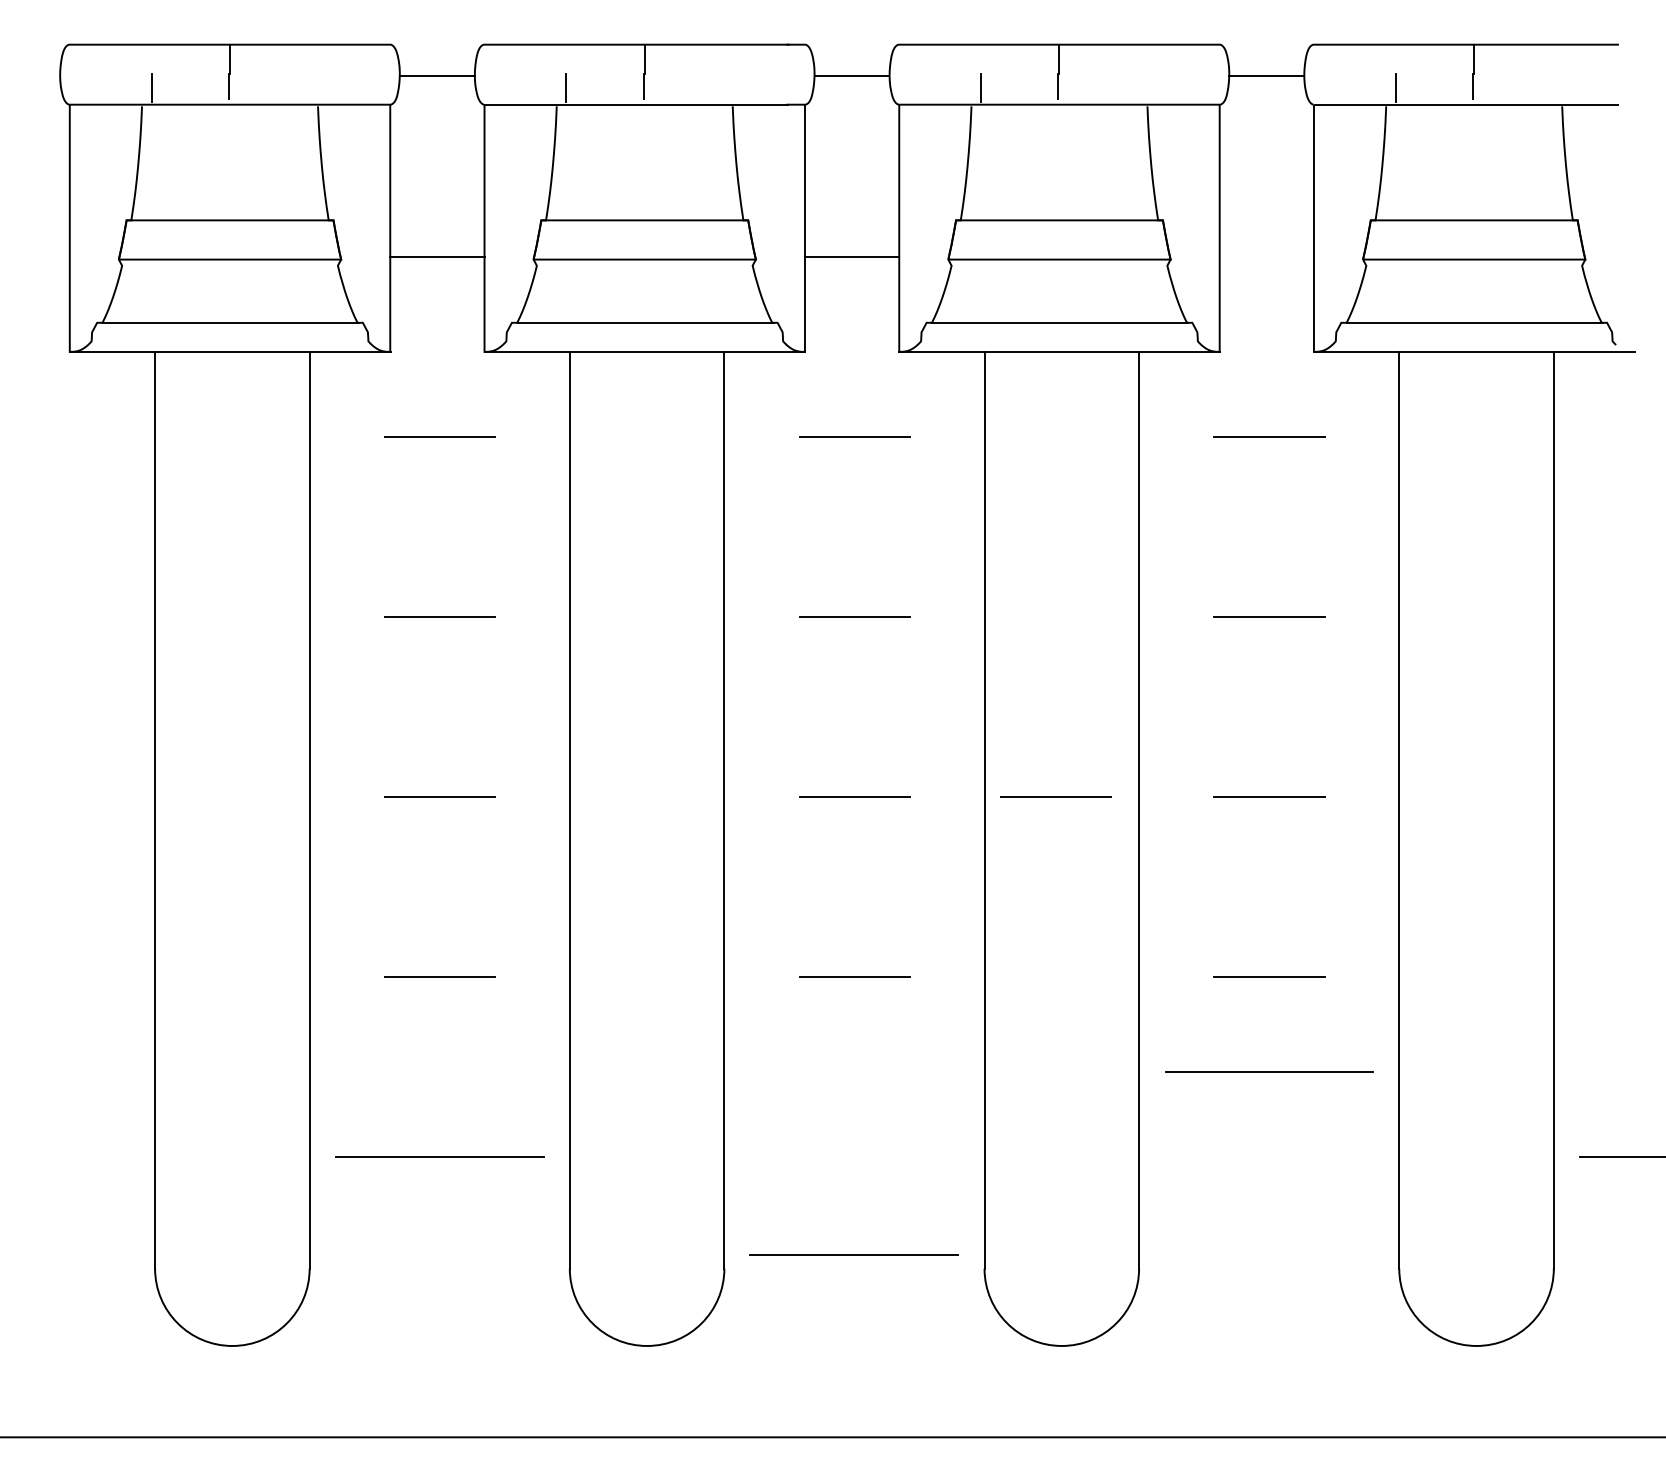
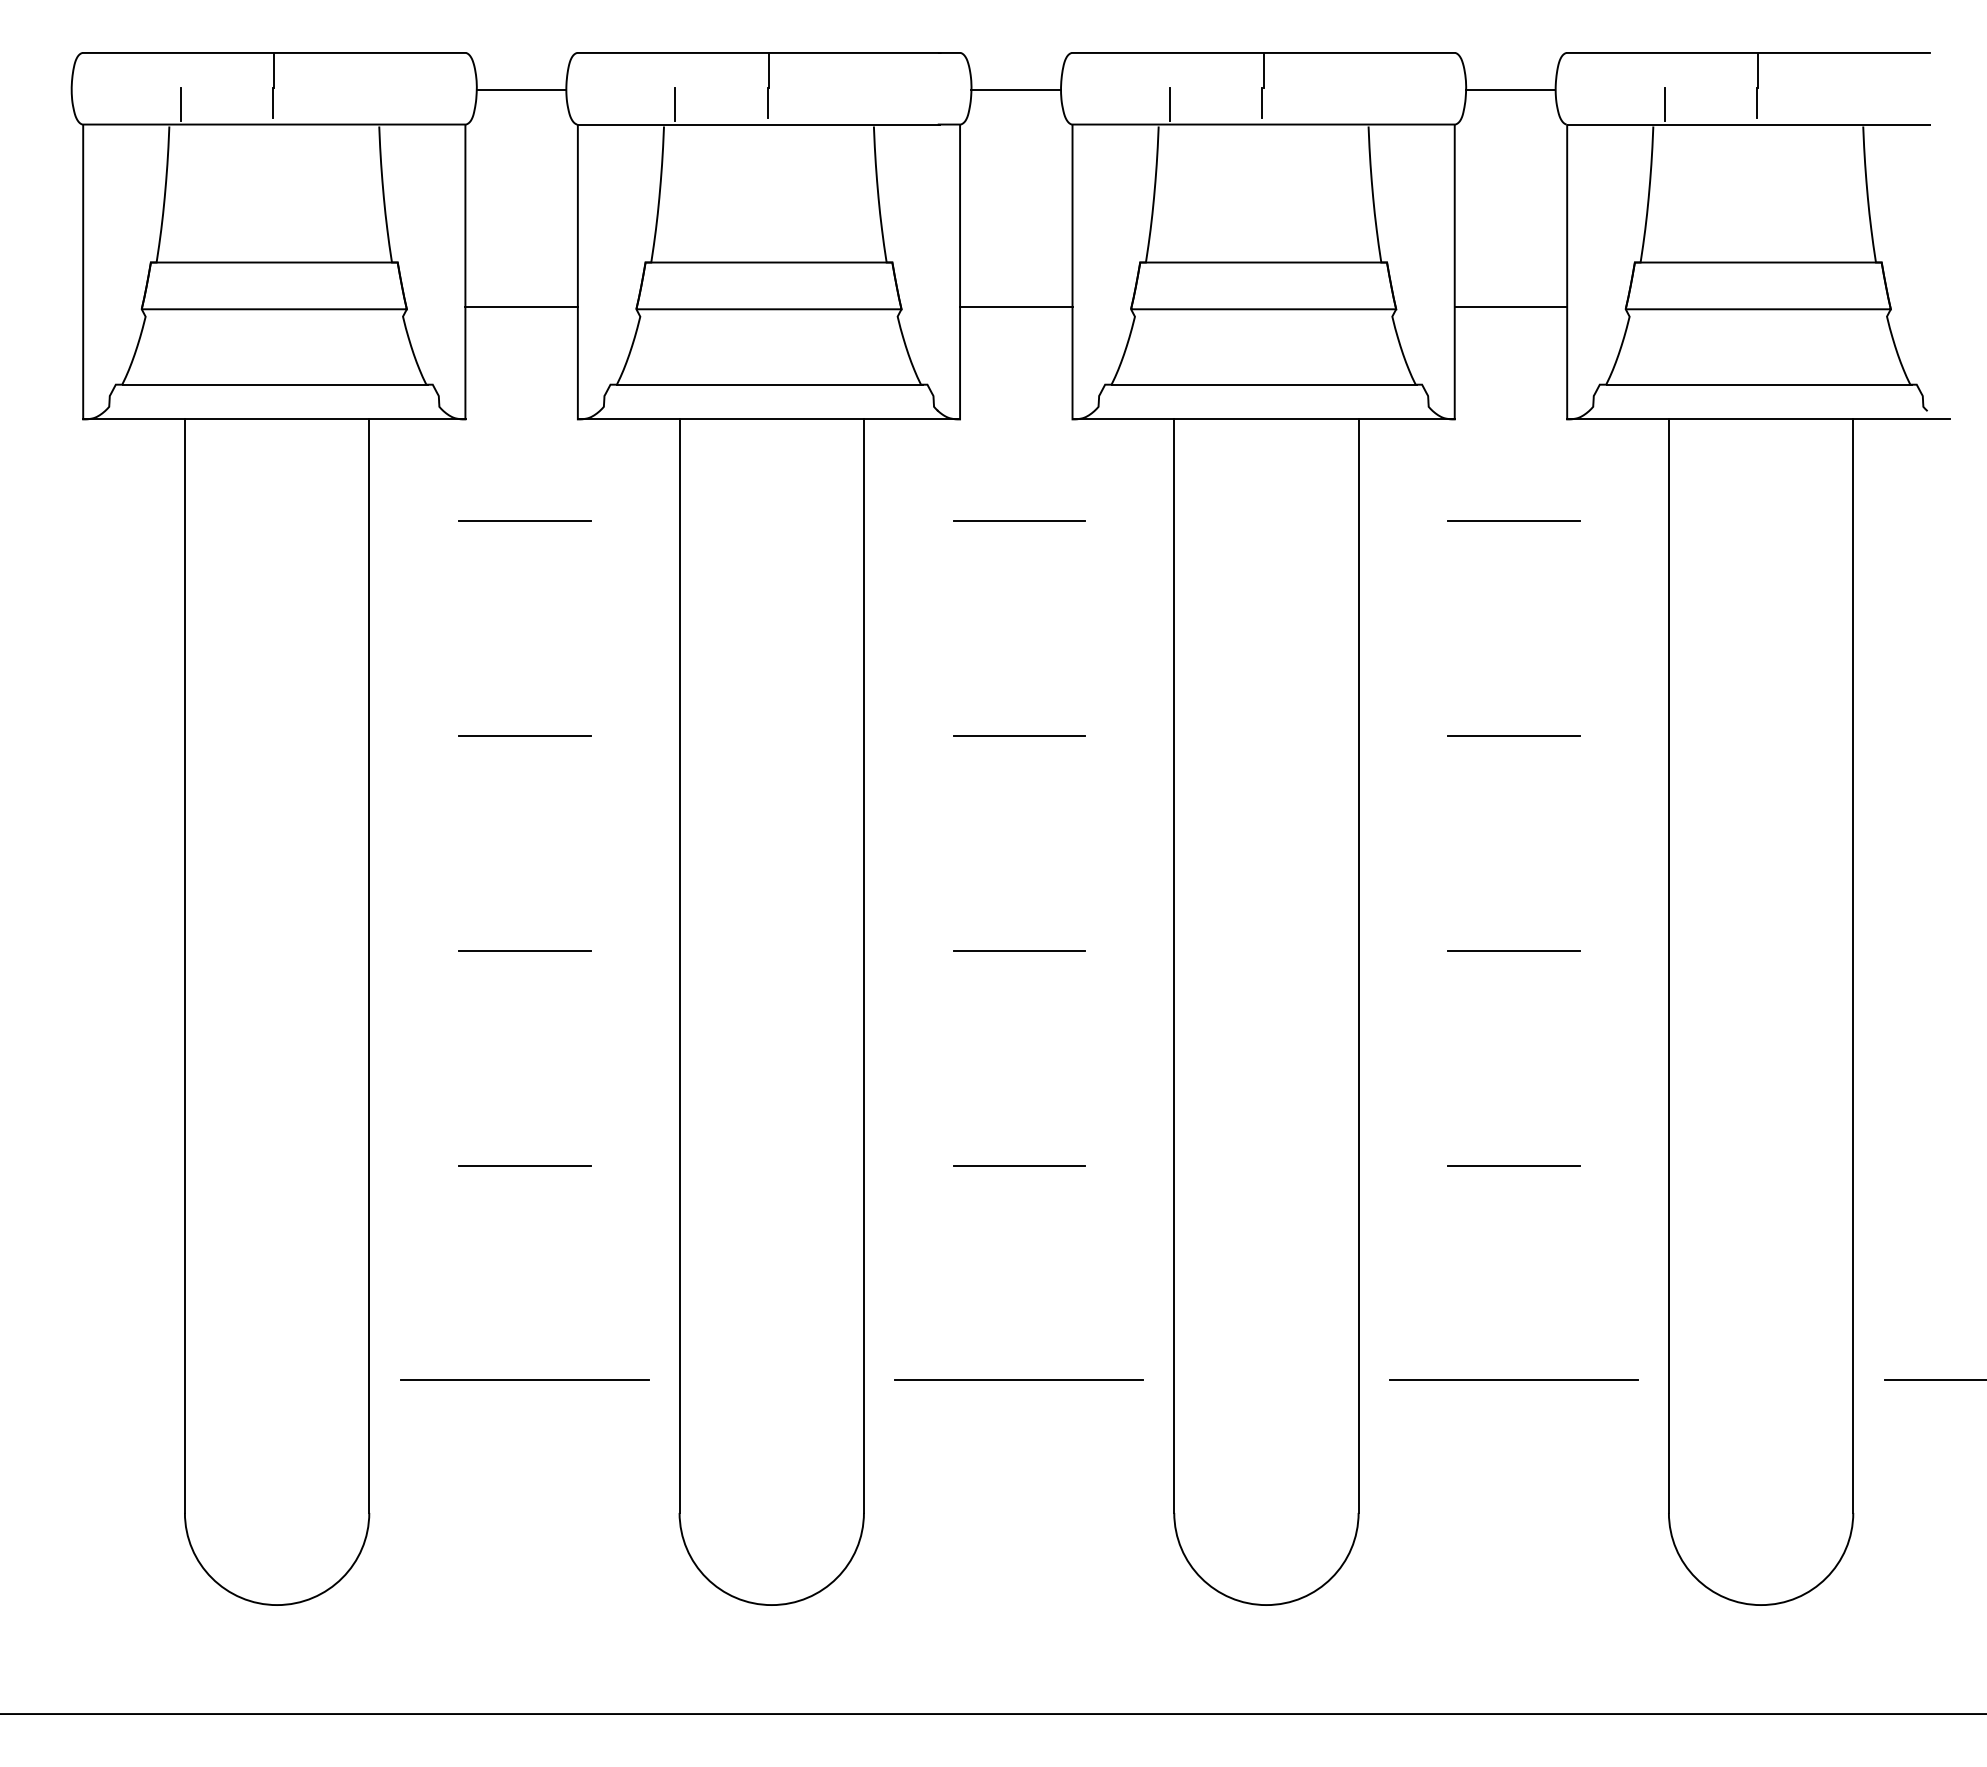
line: (1266, 257) -> (1510, 306), added
line: (1056, 797) -> (1259, 950), removed
line: (1268, 1071) -> (1513, 1379), moved
line: (853, 1254) -> (1018, 1379), moved

